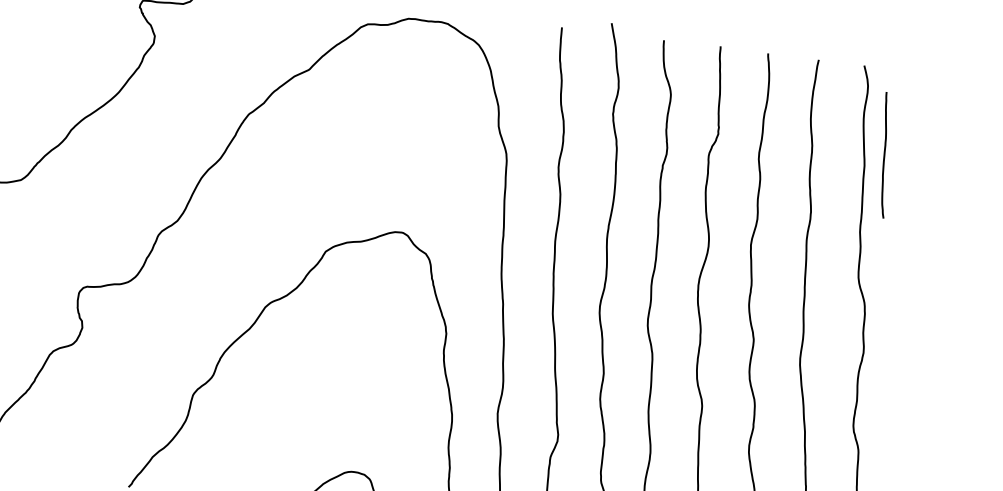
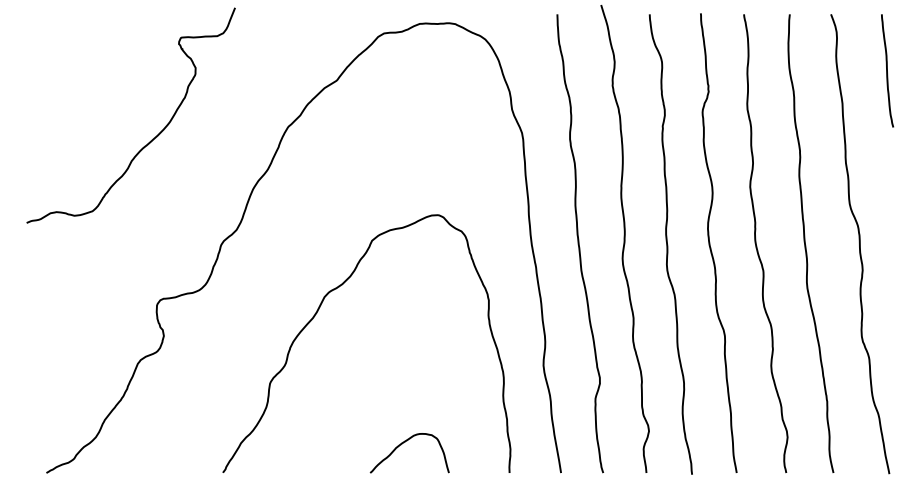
curve: (885, 154) -> (887, 70), moved

